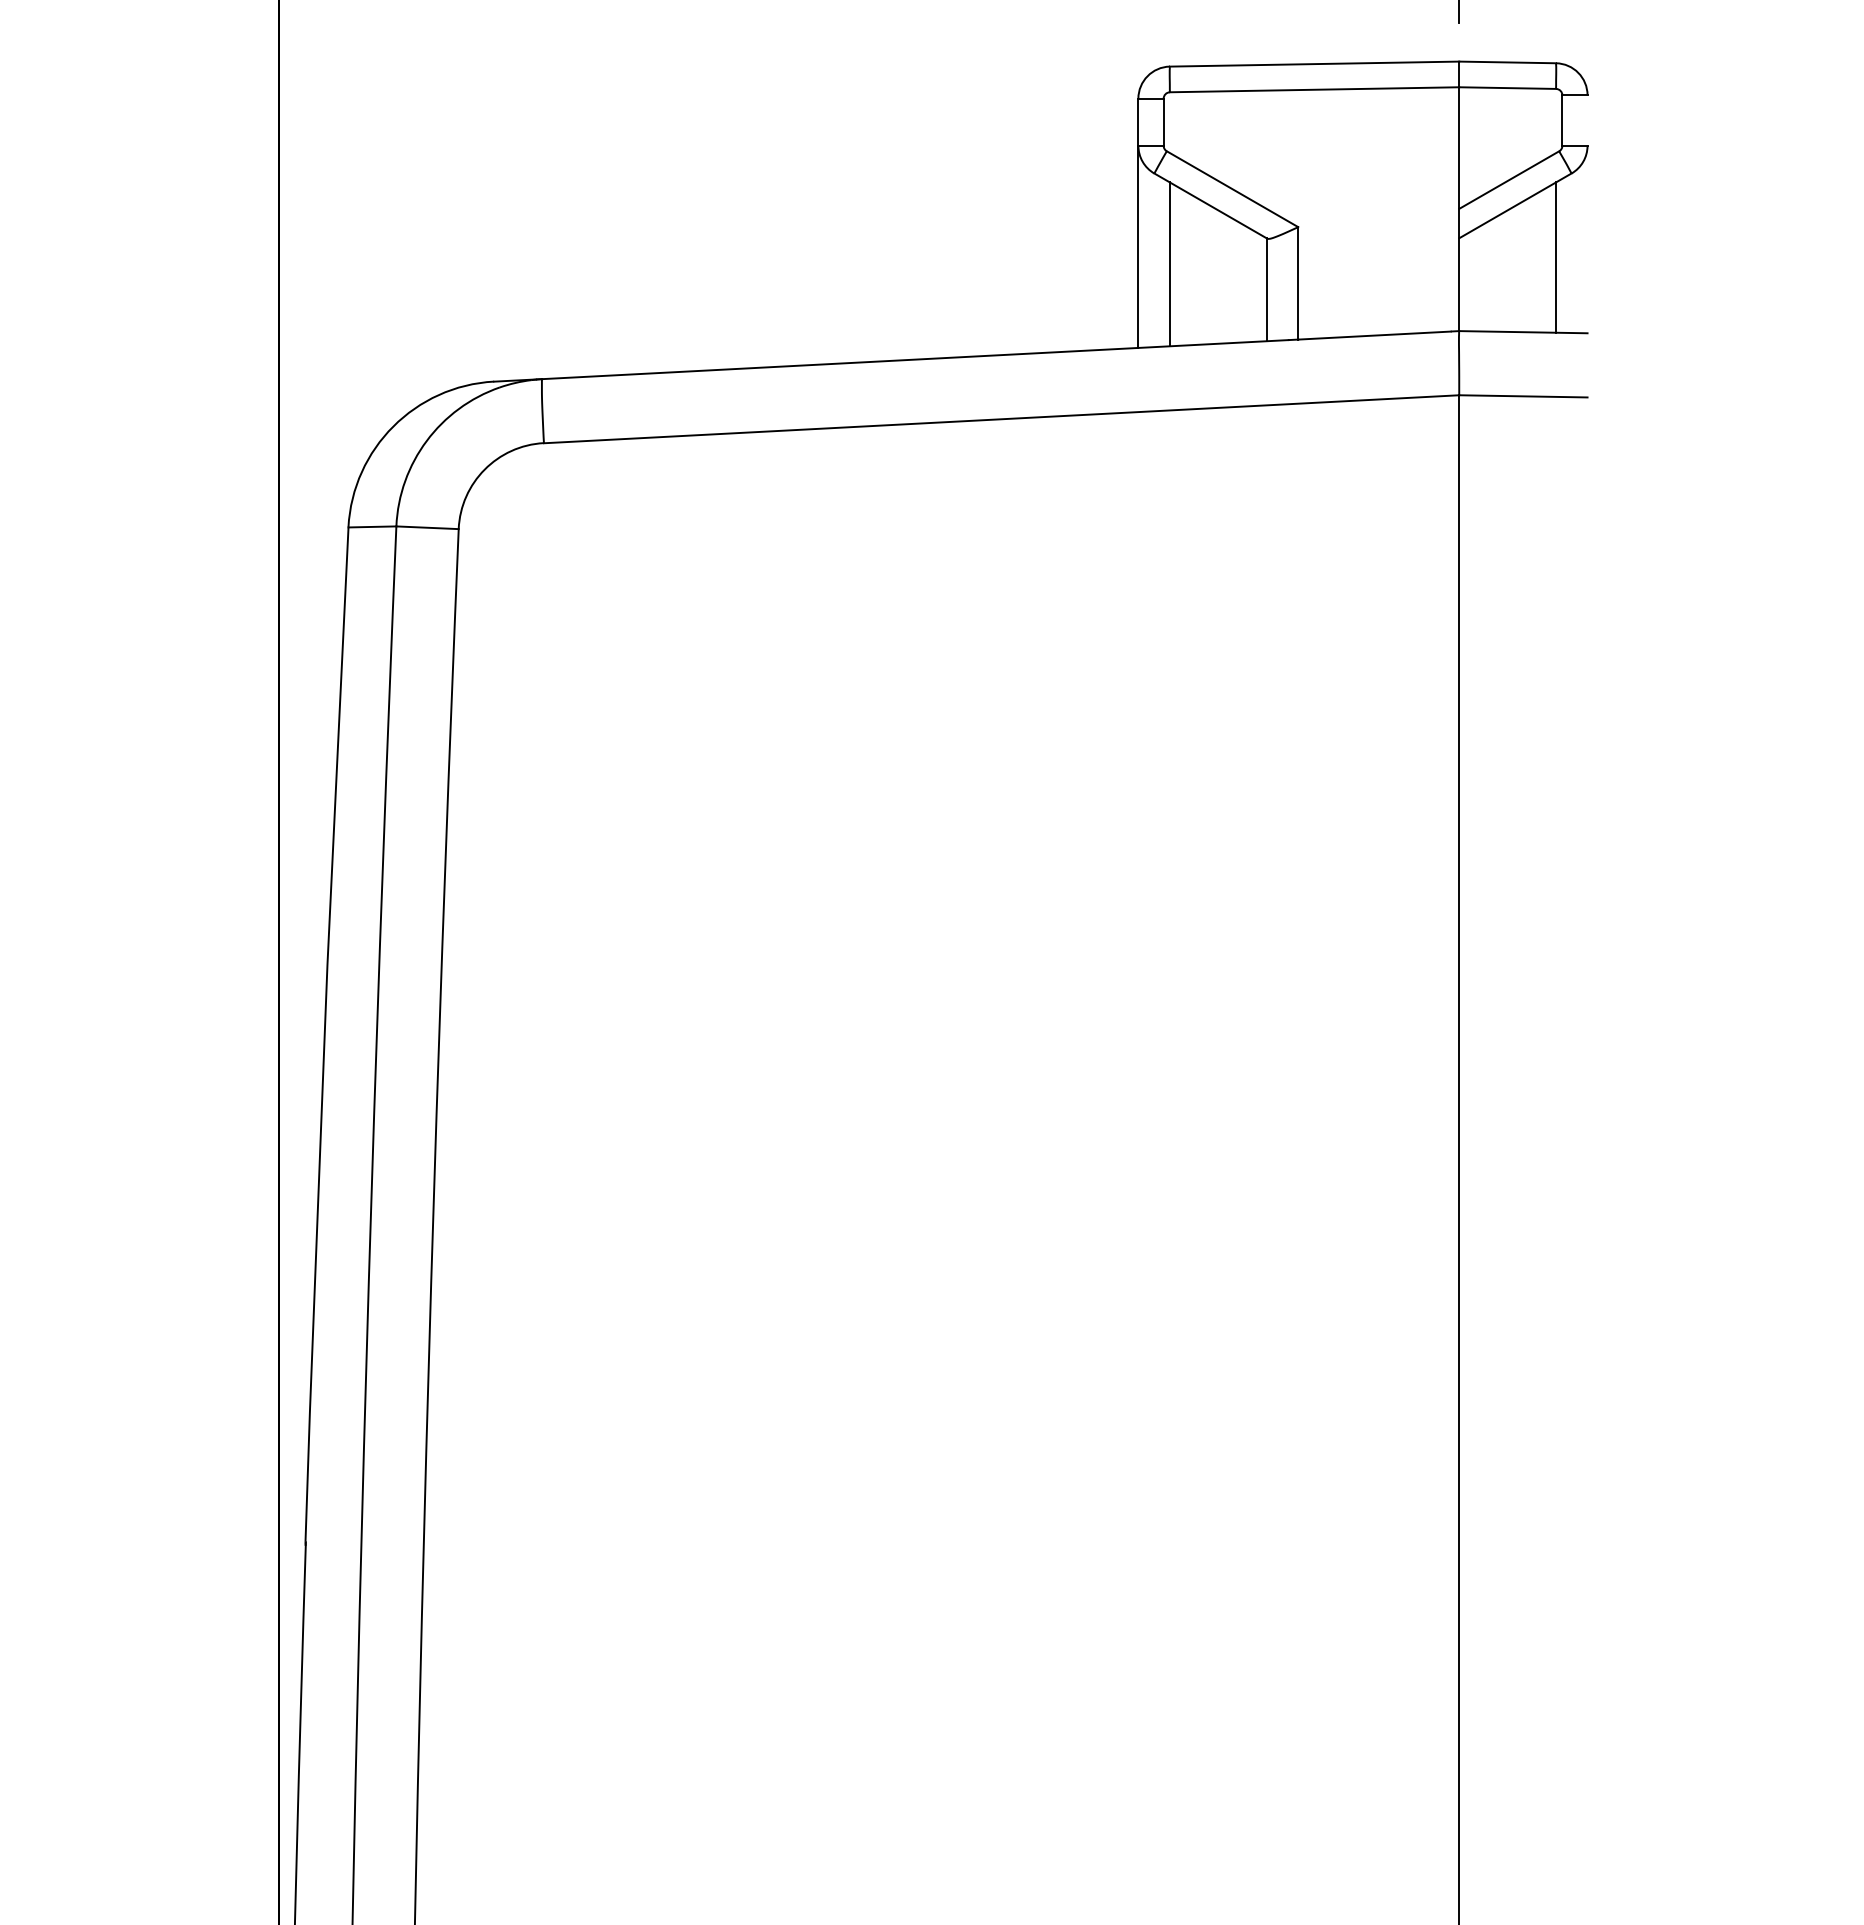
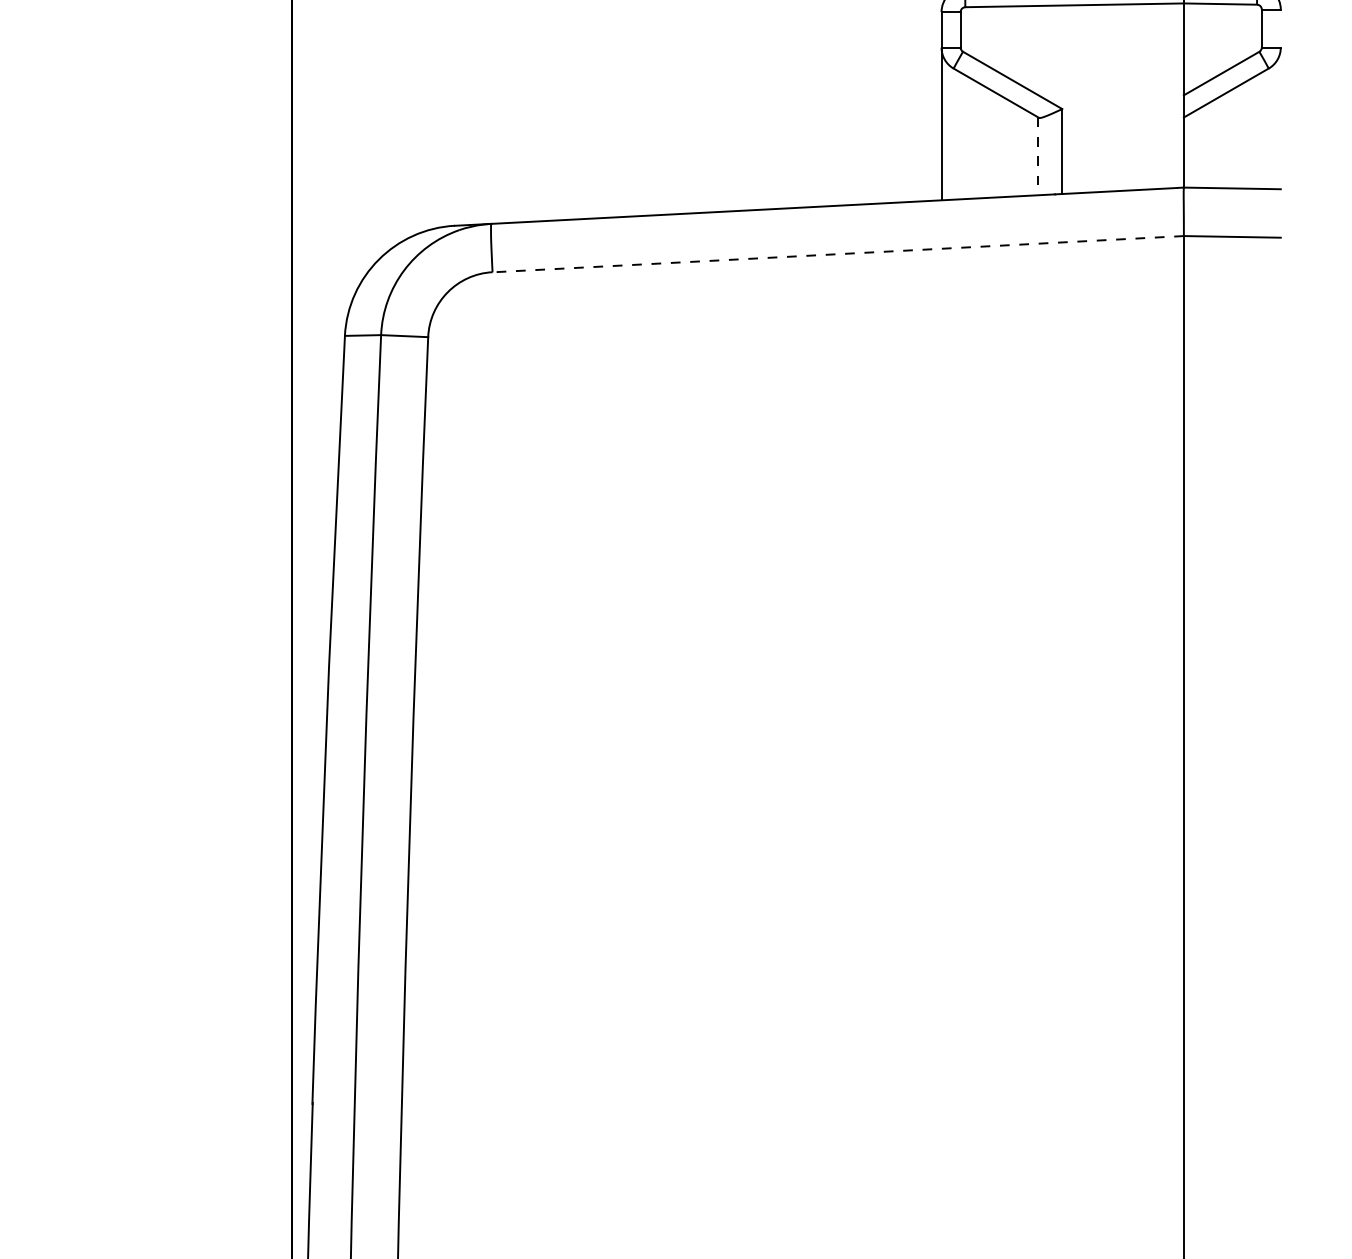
line: (1555, 257) -> (1256, 132), removed
line: (1169, 264) -> (965, 137), removed
line: (1266, 290) -> (1038, 156), solid -> dashed
line: (1001, 419) -> (838, 254), solid -> dashed

